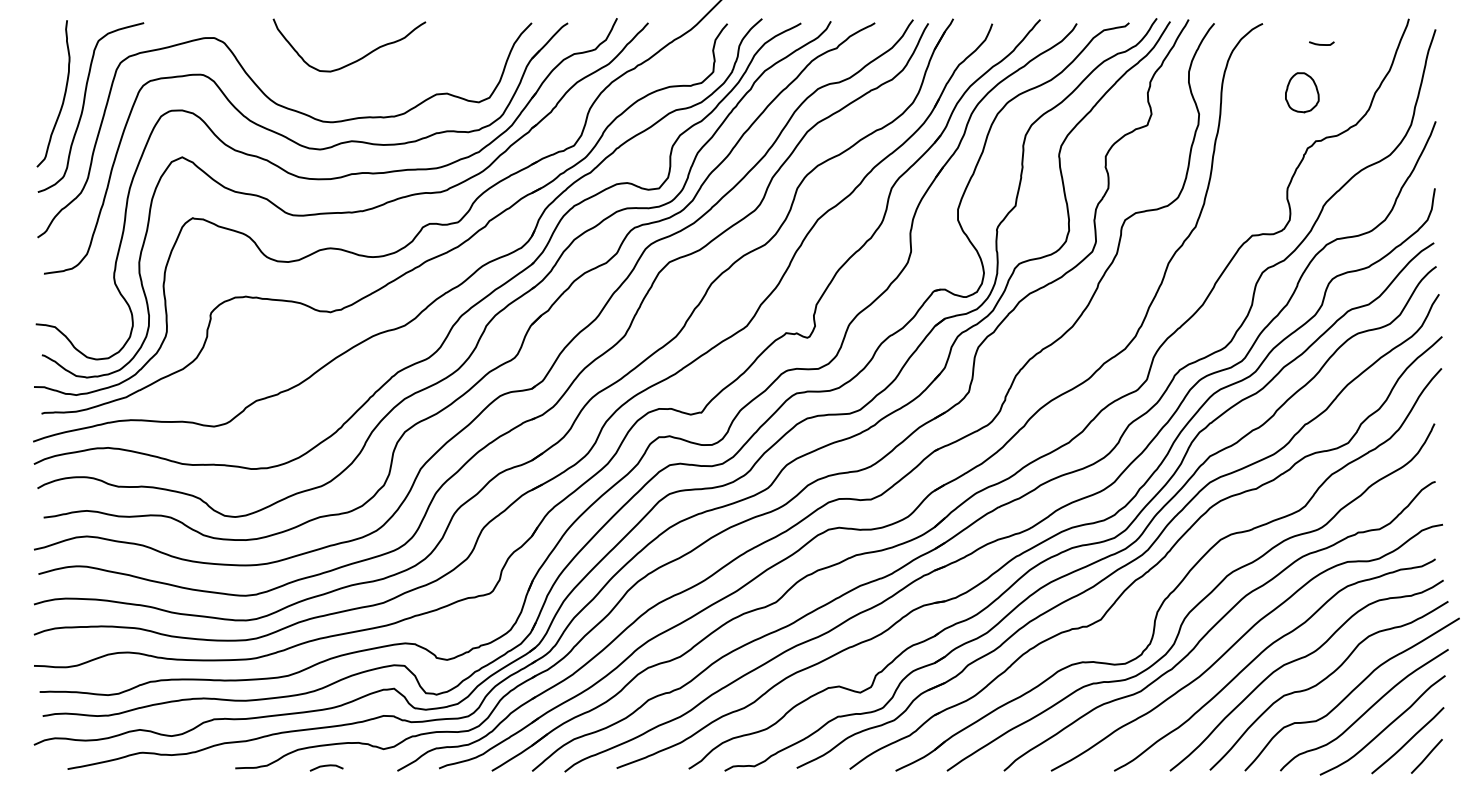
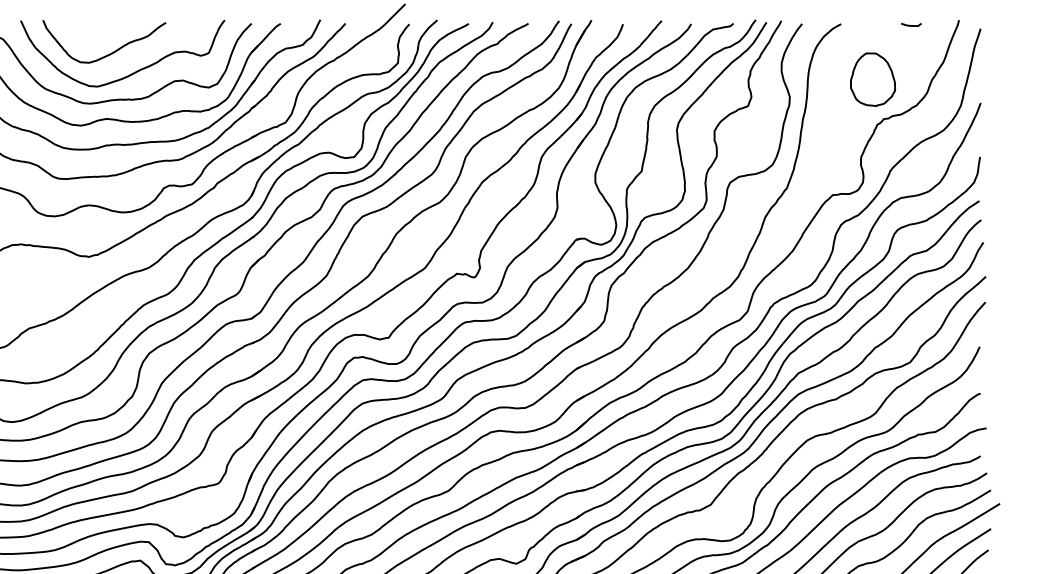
curve: (1321, 44) -> (911, 25), moved
curve: (387, 82) -> (135, 71), added
part: (1302, 92) -> (873, 79), size x1.67

